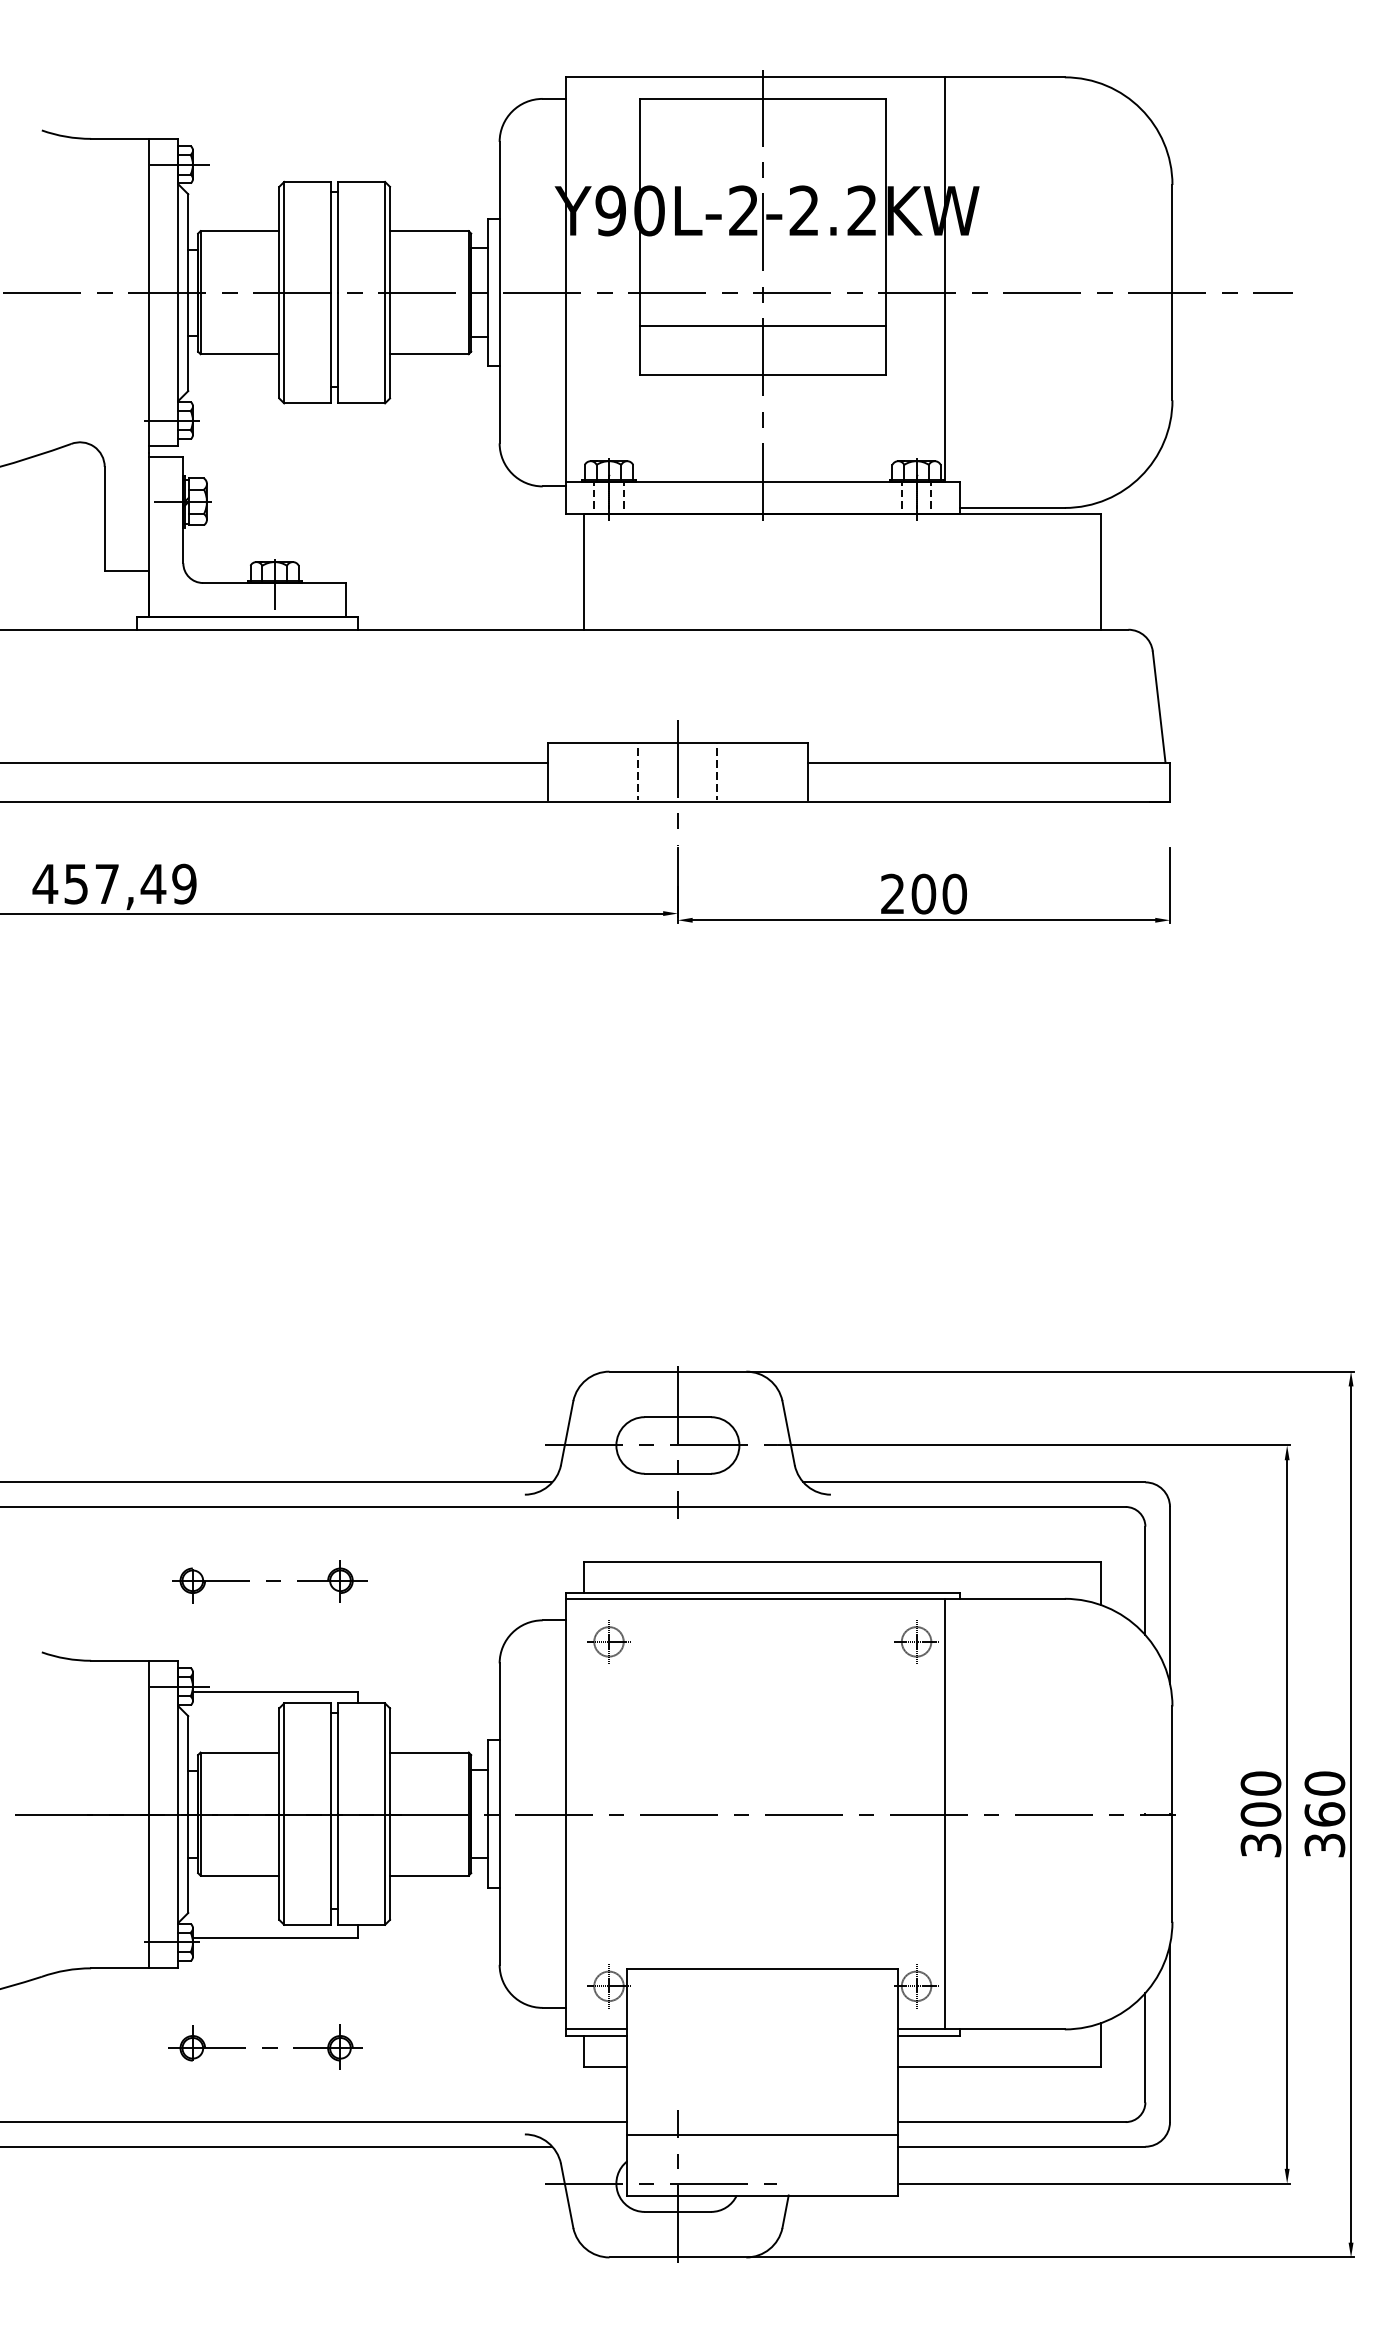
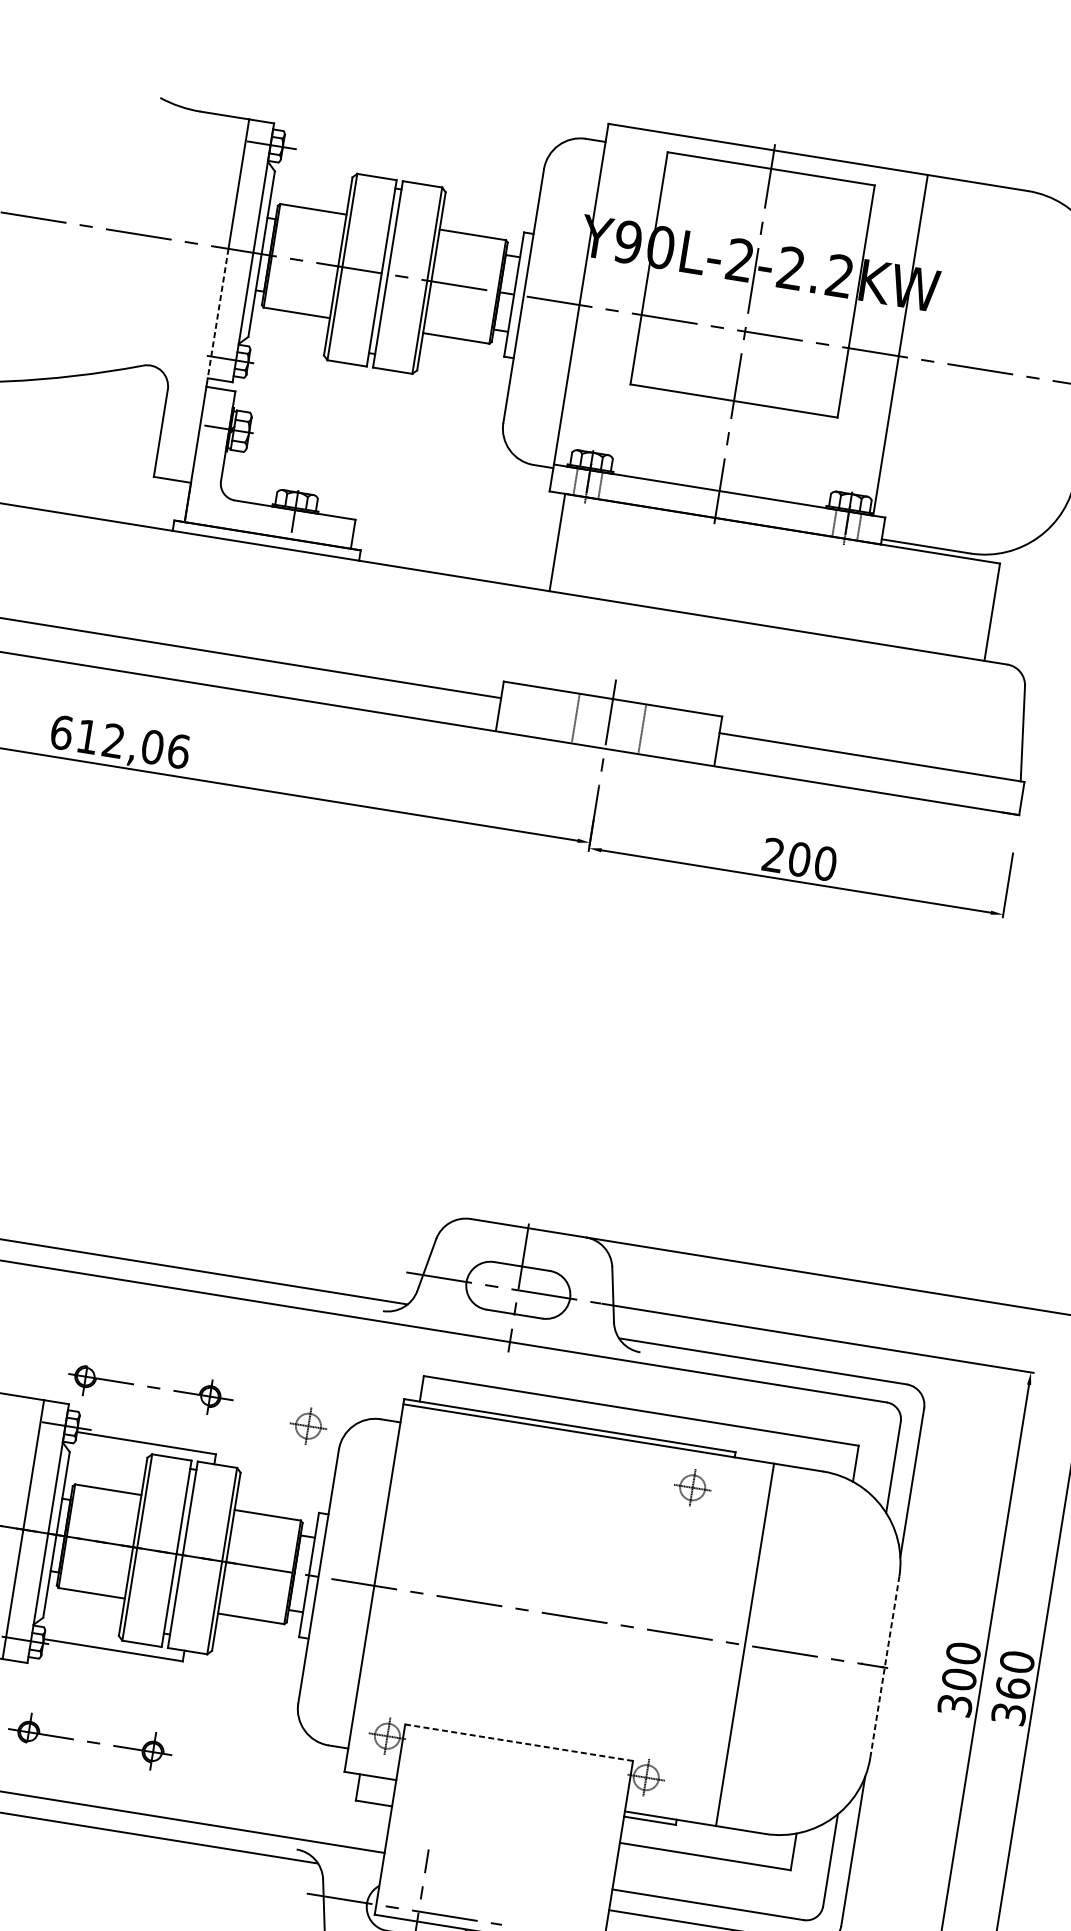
line: (762, 326) -> (740, 360), removed
line: (148, 372) -> (217, 315), solid -> dashed
text: (114, 883) -> (119, 741), 457,49 -> 612,06
part: (269, 1581) -> (150, 1387), moved
part: (608, 1641) -> (308, 1425), moved
line: (945, 1813) -> (745, 1644), moved
line: (1172, 1814) -> (884, 1667), solid -> dashed
line: (762, 1969) -> (518, 1742), solid -> dashed
line: (596, 2029) -> (371, 1770), removed
line: (762, 2134) -> (496, 1881), removed

